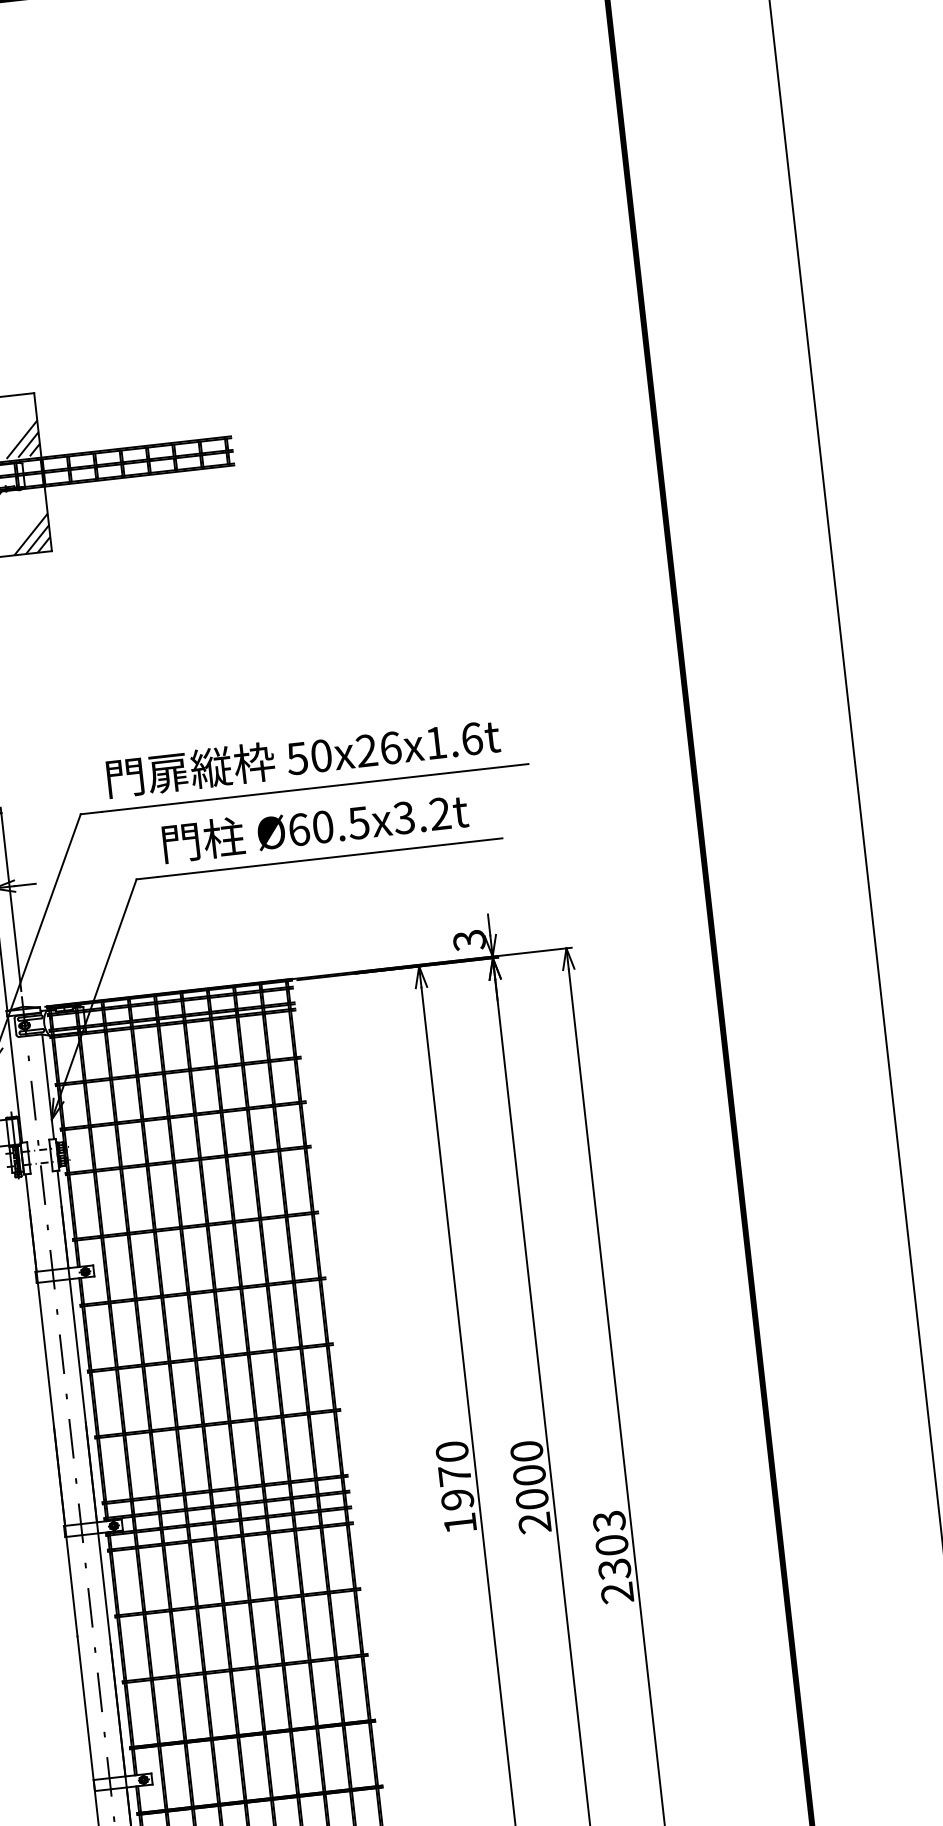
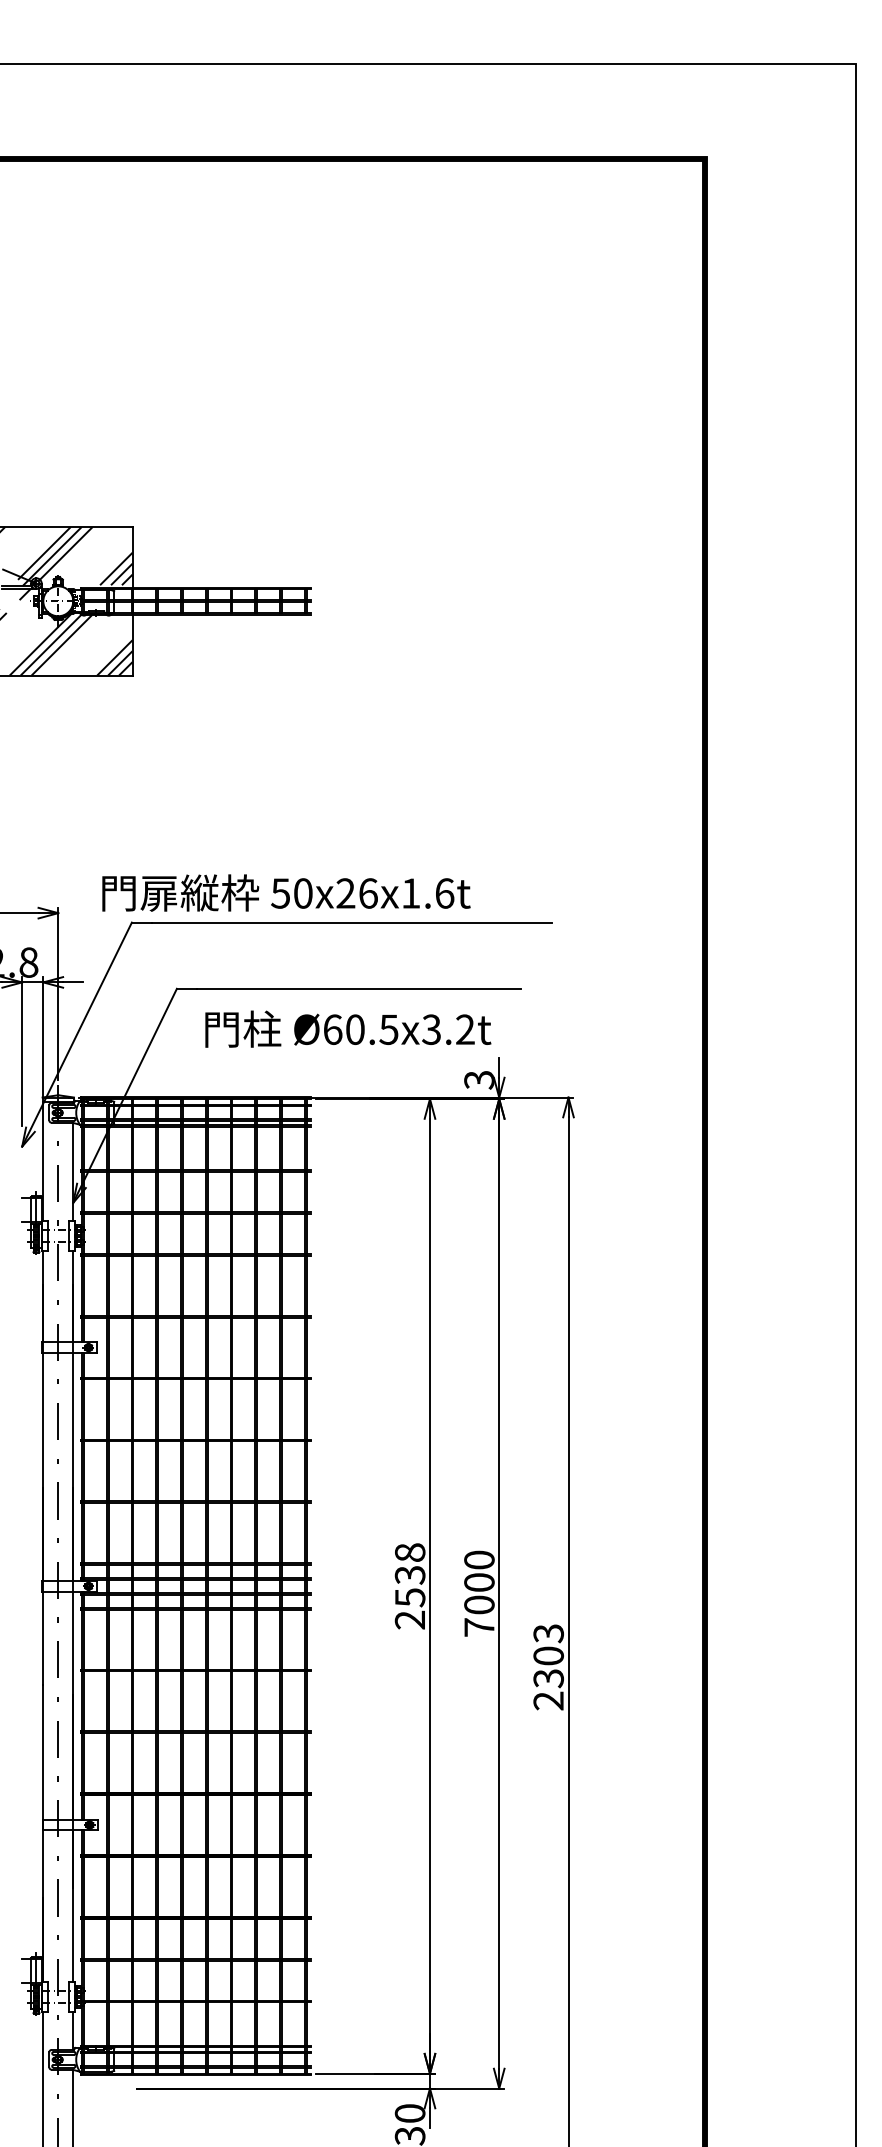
text: (303, 756) -> (286, 892), moved
text: (315, 826) -> (348, 1028), moved
text: (455, 1487) -> (409, 1586), 1970 -> 2538
text: (534, 1523) -> (479, 1627), 2000 -> 7000

